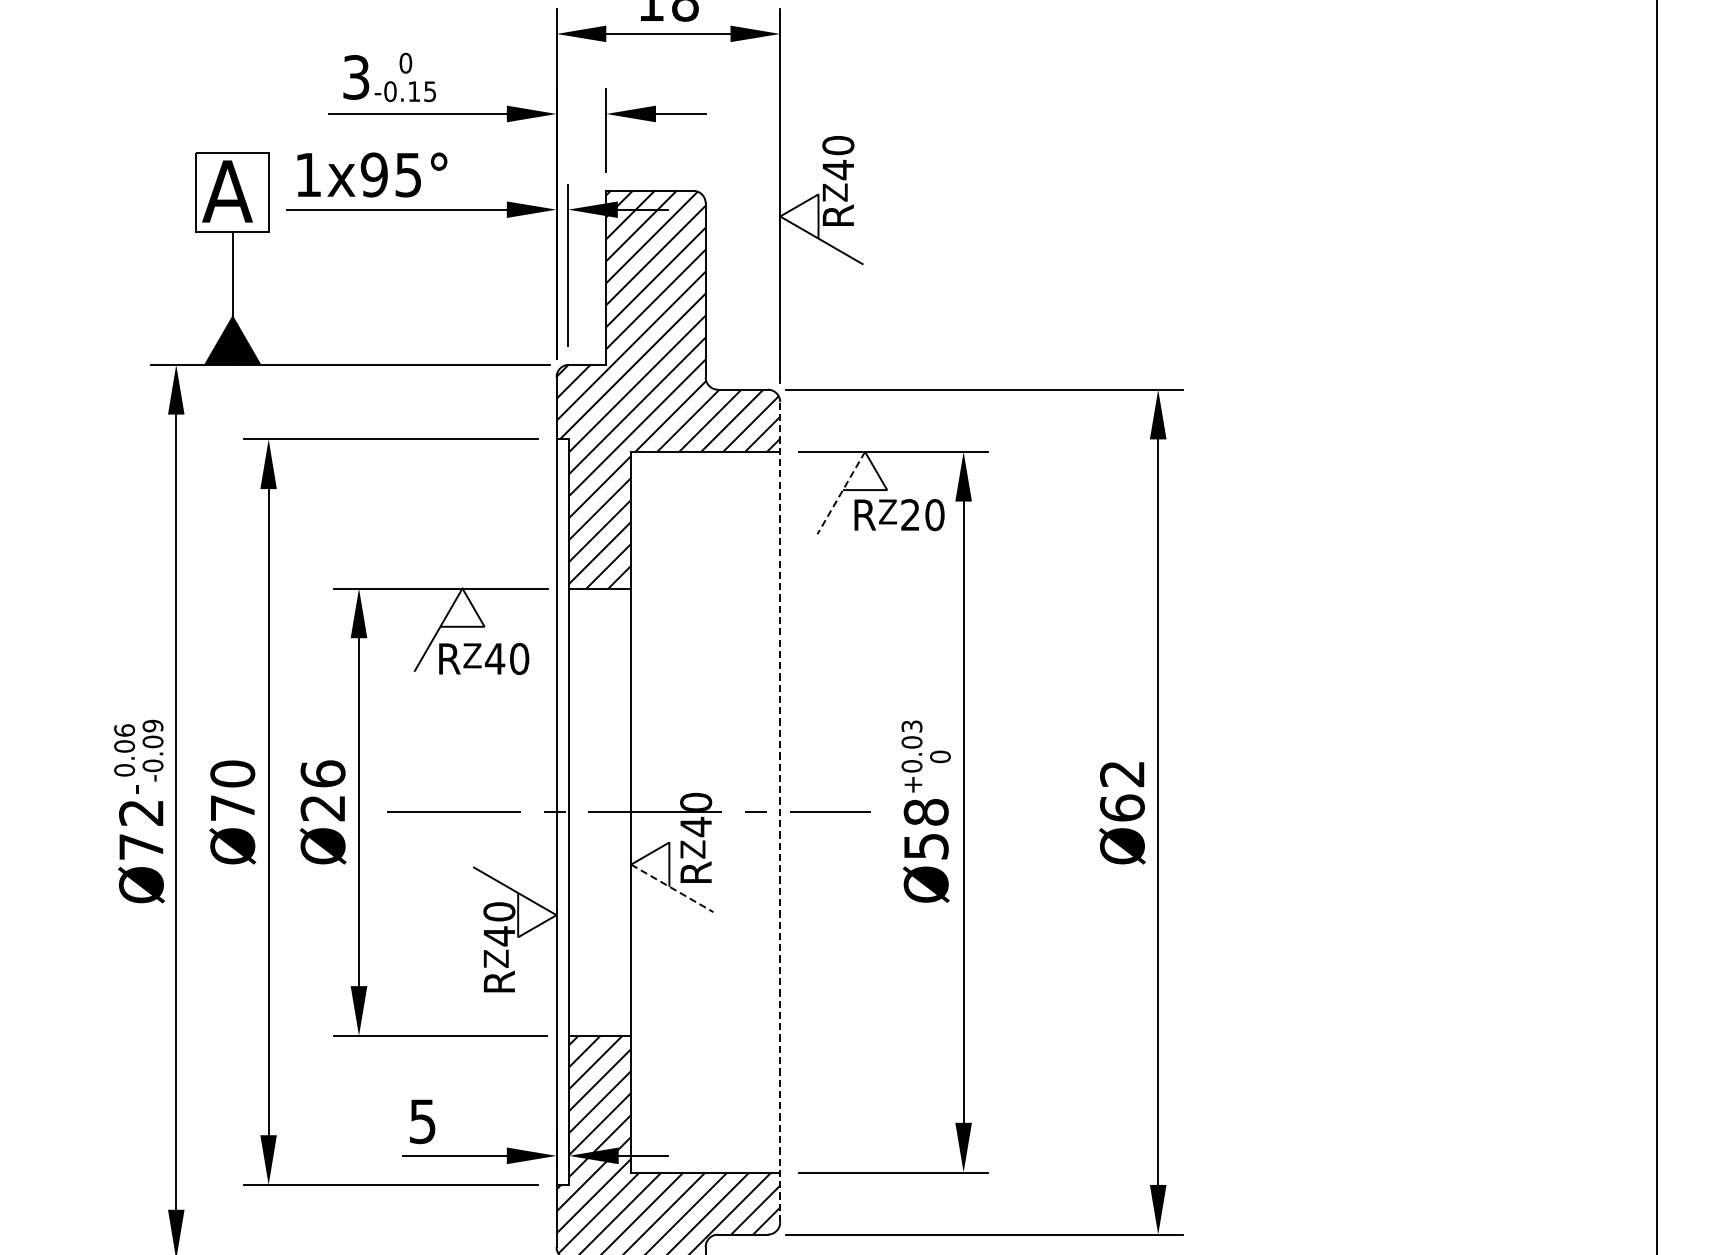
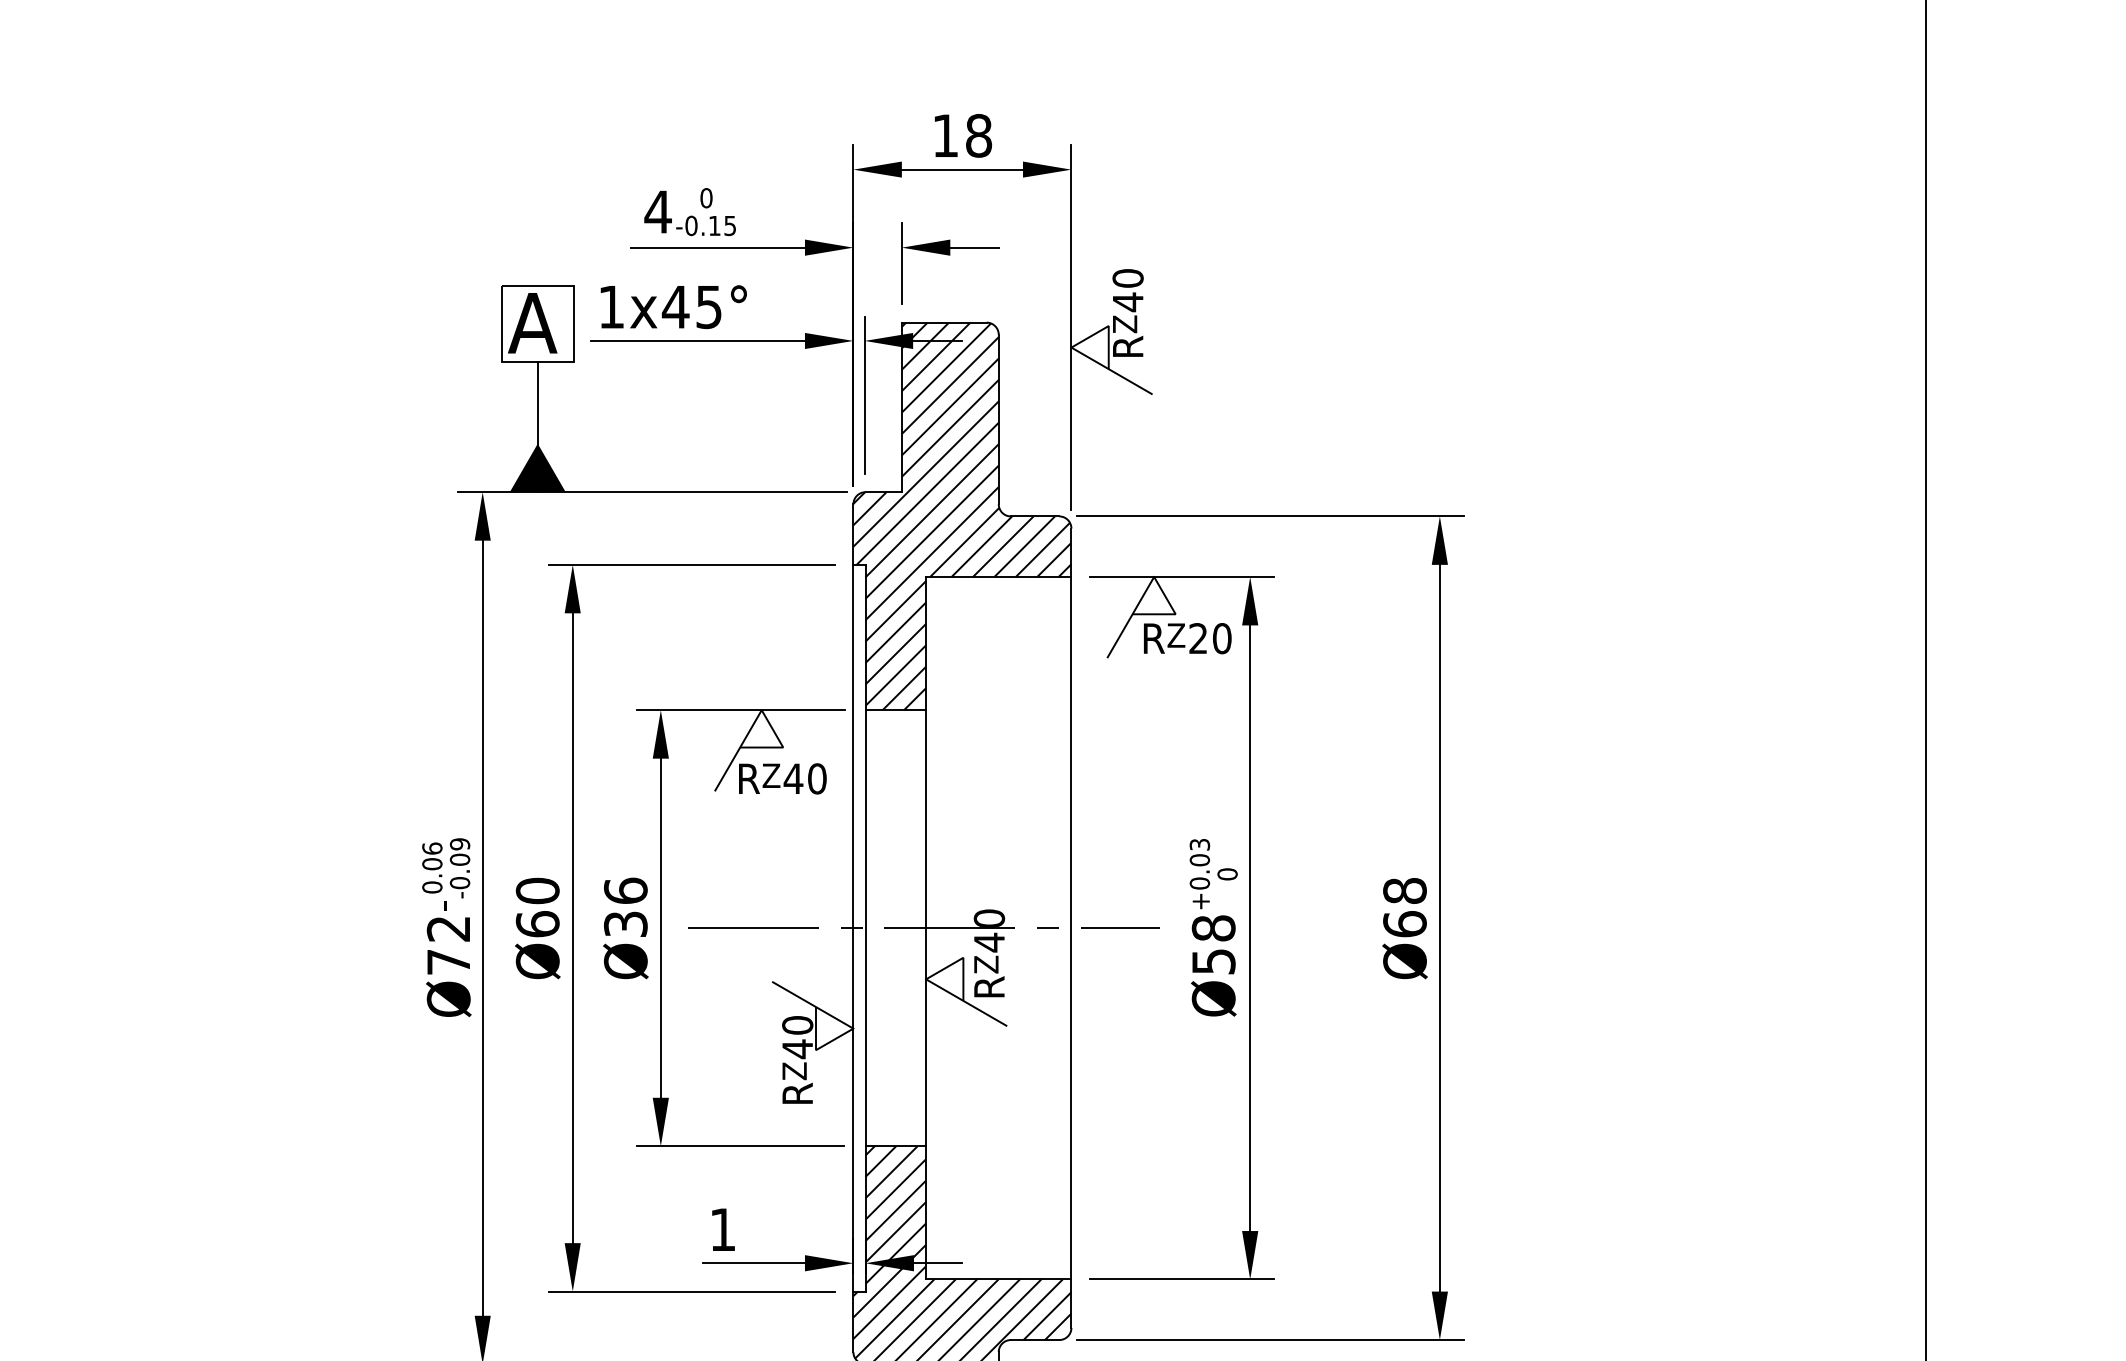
text: (355, 76) -> (657, 211), 3 -> 4
text: (374, 175) -> (675, 307), 1x95° -> 1x45°
line: (840, 493) -> (1130, 617), dashed -> solid
text: (1121, 773) -> (1404, 890), Ø62 -> Ø68
text: (322, 807) -> (625, 923), Ø26 -> Ø36
text: (232, 808) -> (537, 924), Ø70 -> Ø60
line: (780, 812) -> (1071, 928), dashed -> solid
line: (672, 888) -> (966, 1002), dashed -> solid
text: (422, 1121) -> (722, 1229), 5 -> 1

